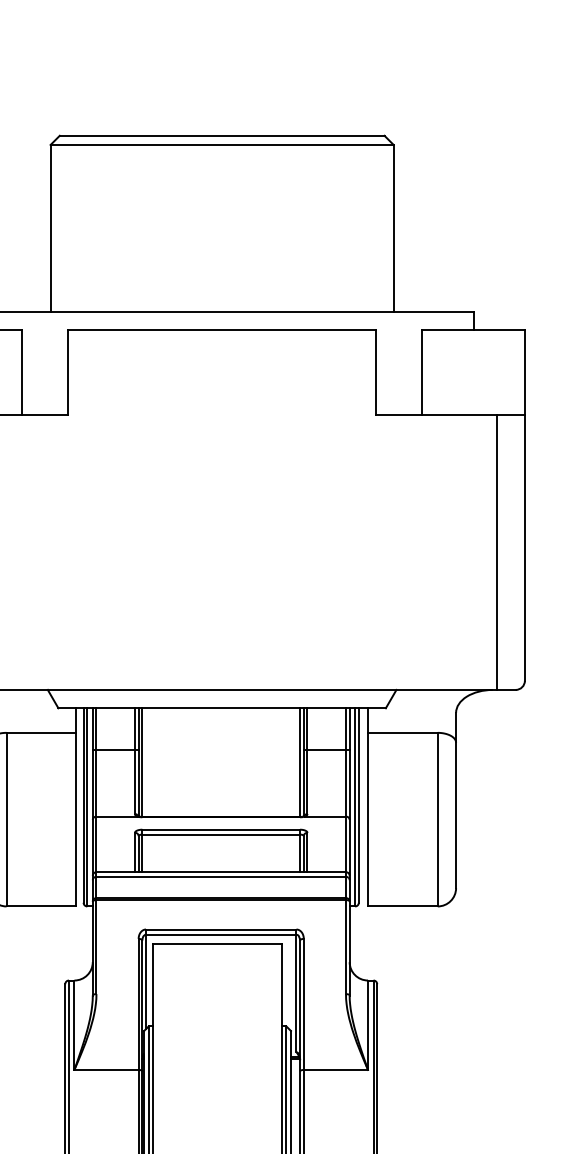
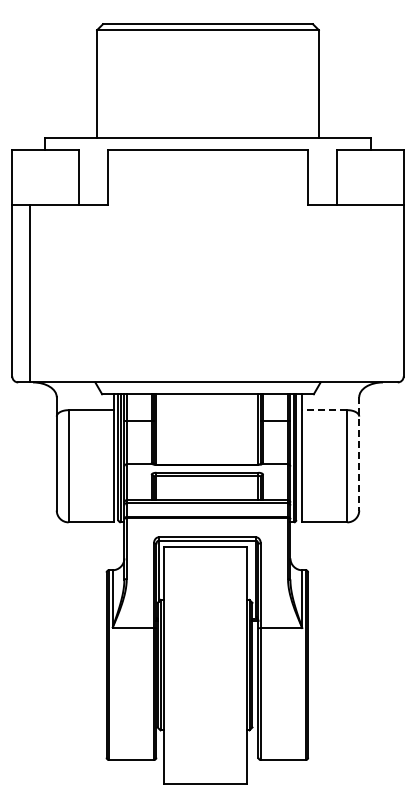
line: (496, 552) -> (385, 293), removed
line: (402, 733) -> (324, 410), solid -> dashed
line: (456, 799) -> (359, 453), solid -> dashed

